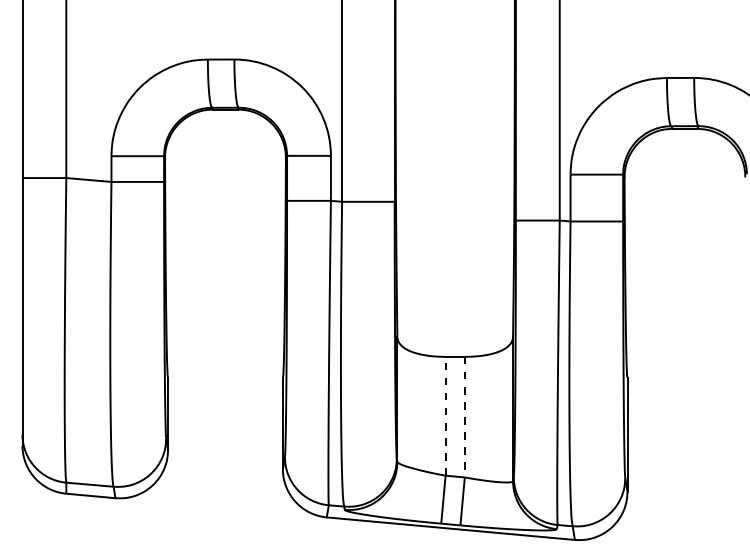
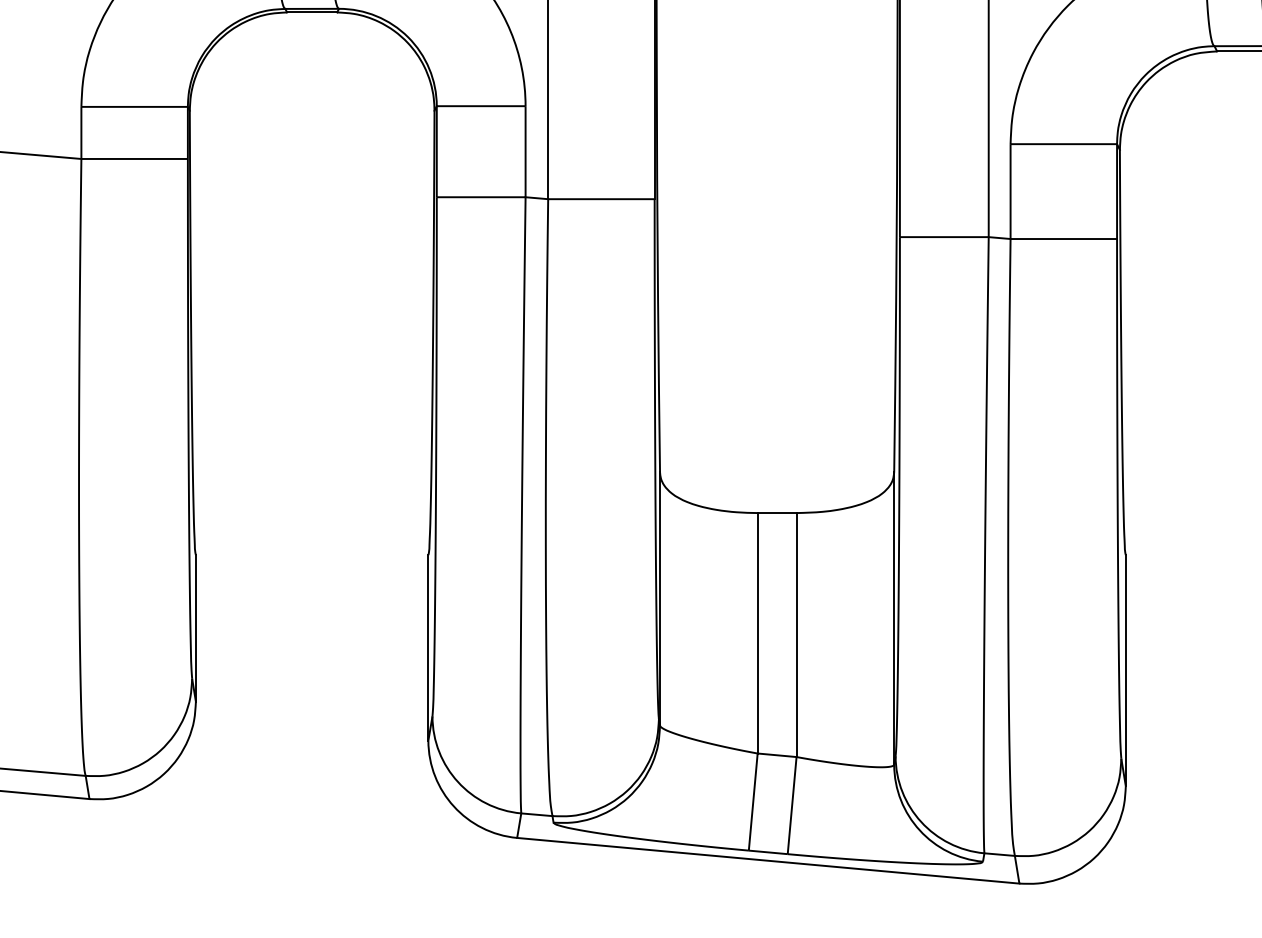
line: (445, 415) -> (757, 631), dashed -> solid
line: (464, 417) -> (795, 635), dashed -> solid

